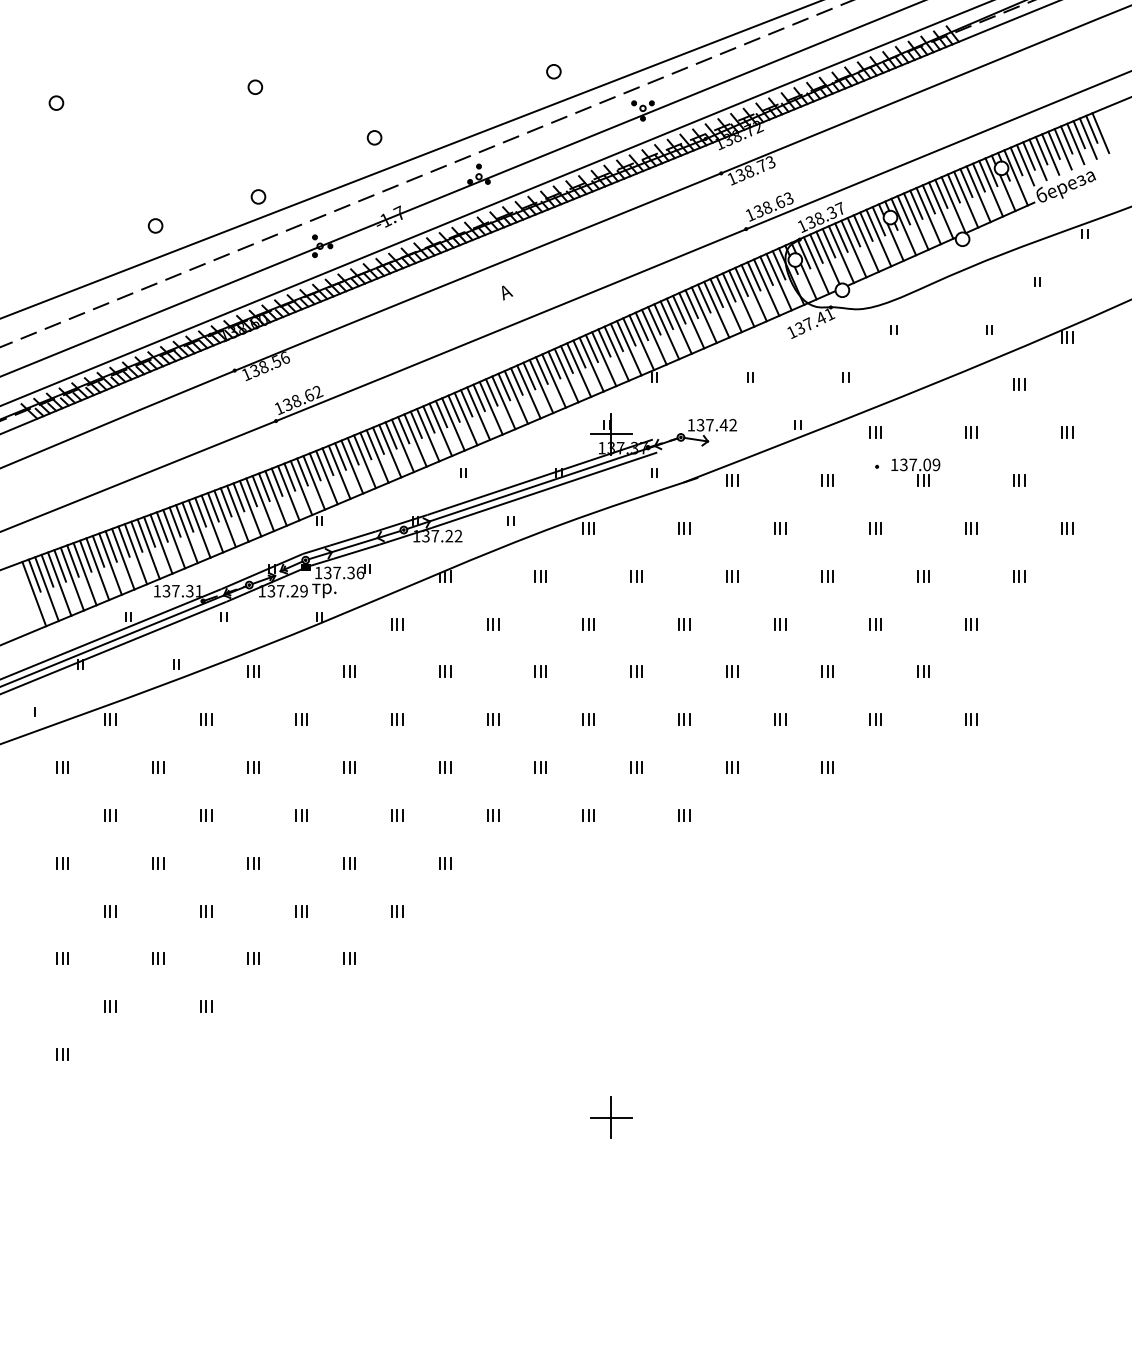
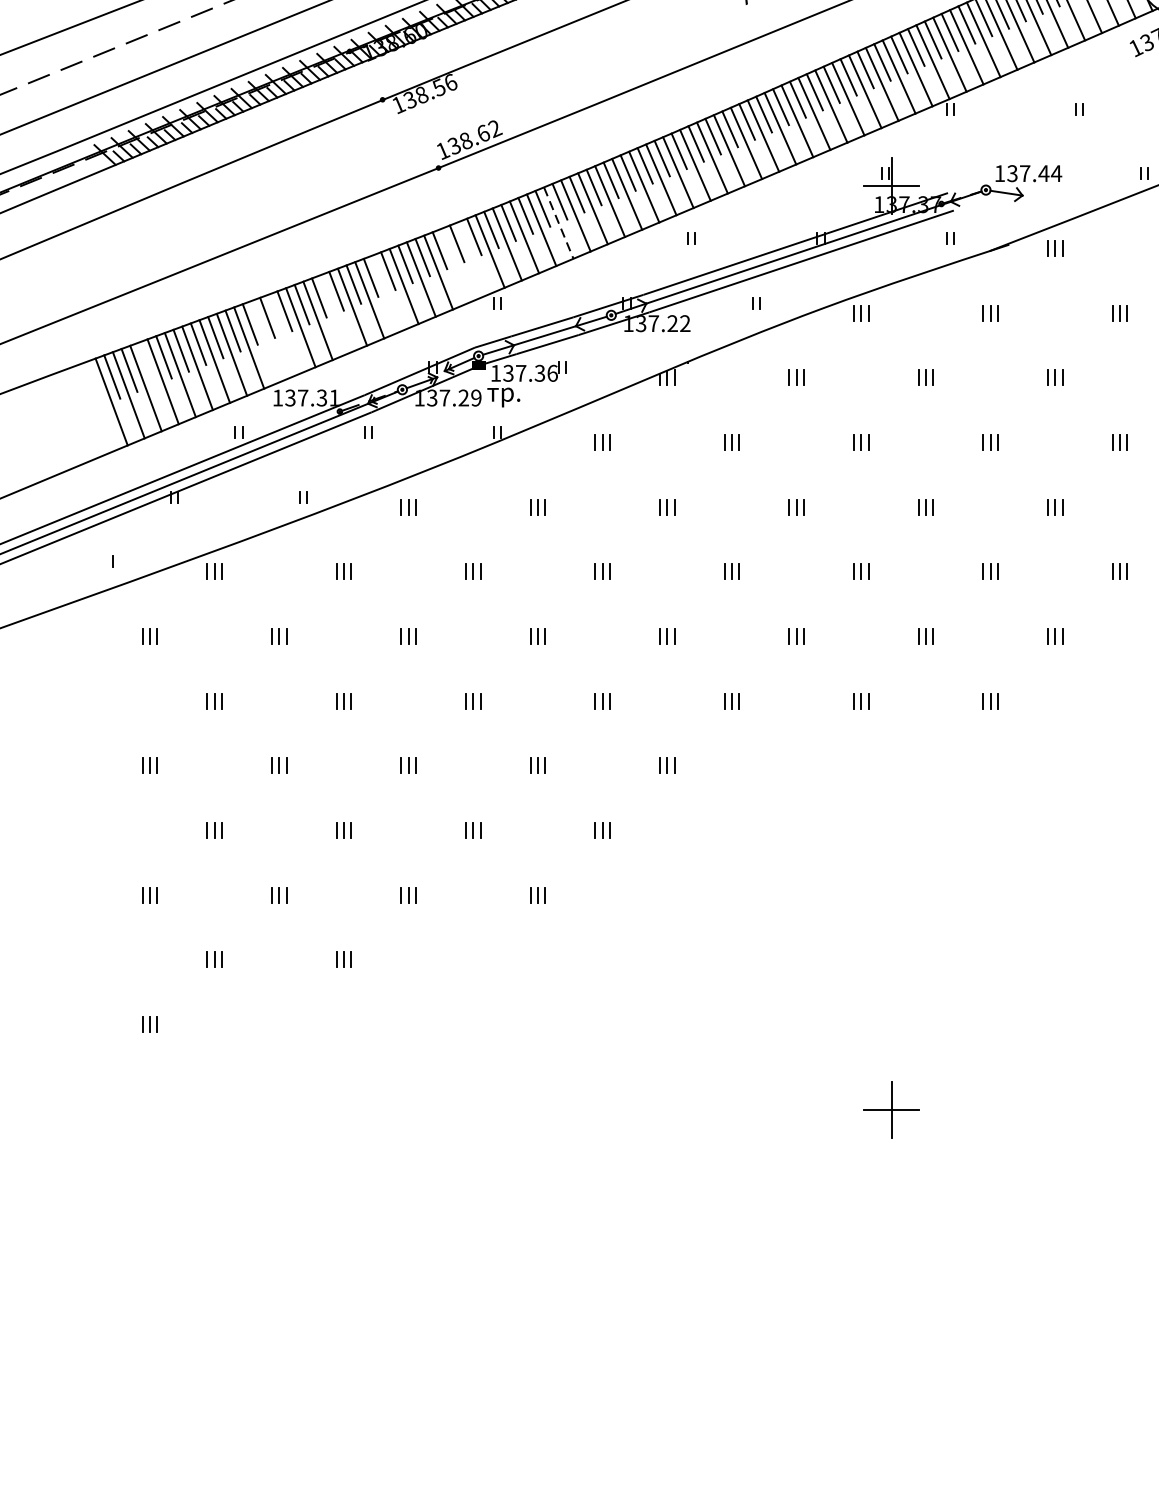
text: (733, 424) -> (1056, 172), 137.42 -> 137.44
line: (365, 461) -> (559, 222), solid -> dashed
line: (301, 488) -> (472, 259), removed
line: (288, 493) -> (455, 265), removed
line: (237, 513) -> (386, 292), removed
line: (199, 528) -> (335, 313), removed
line: (161, 543) -> (283, 333), removed
line: (148, 549) -> (266, 341), removed
line: (60, 565) -> (147, 363), removed

